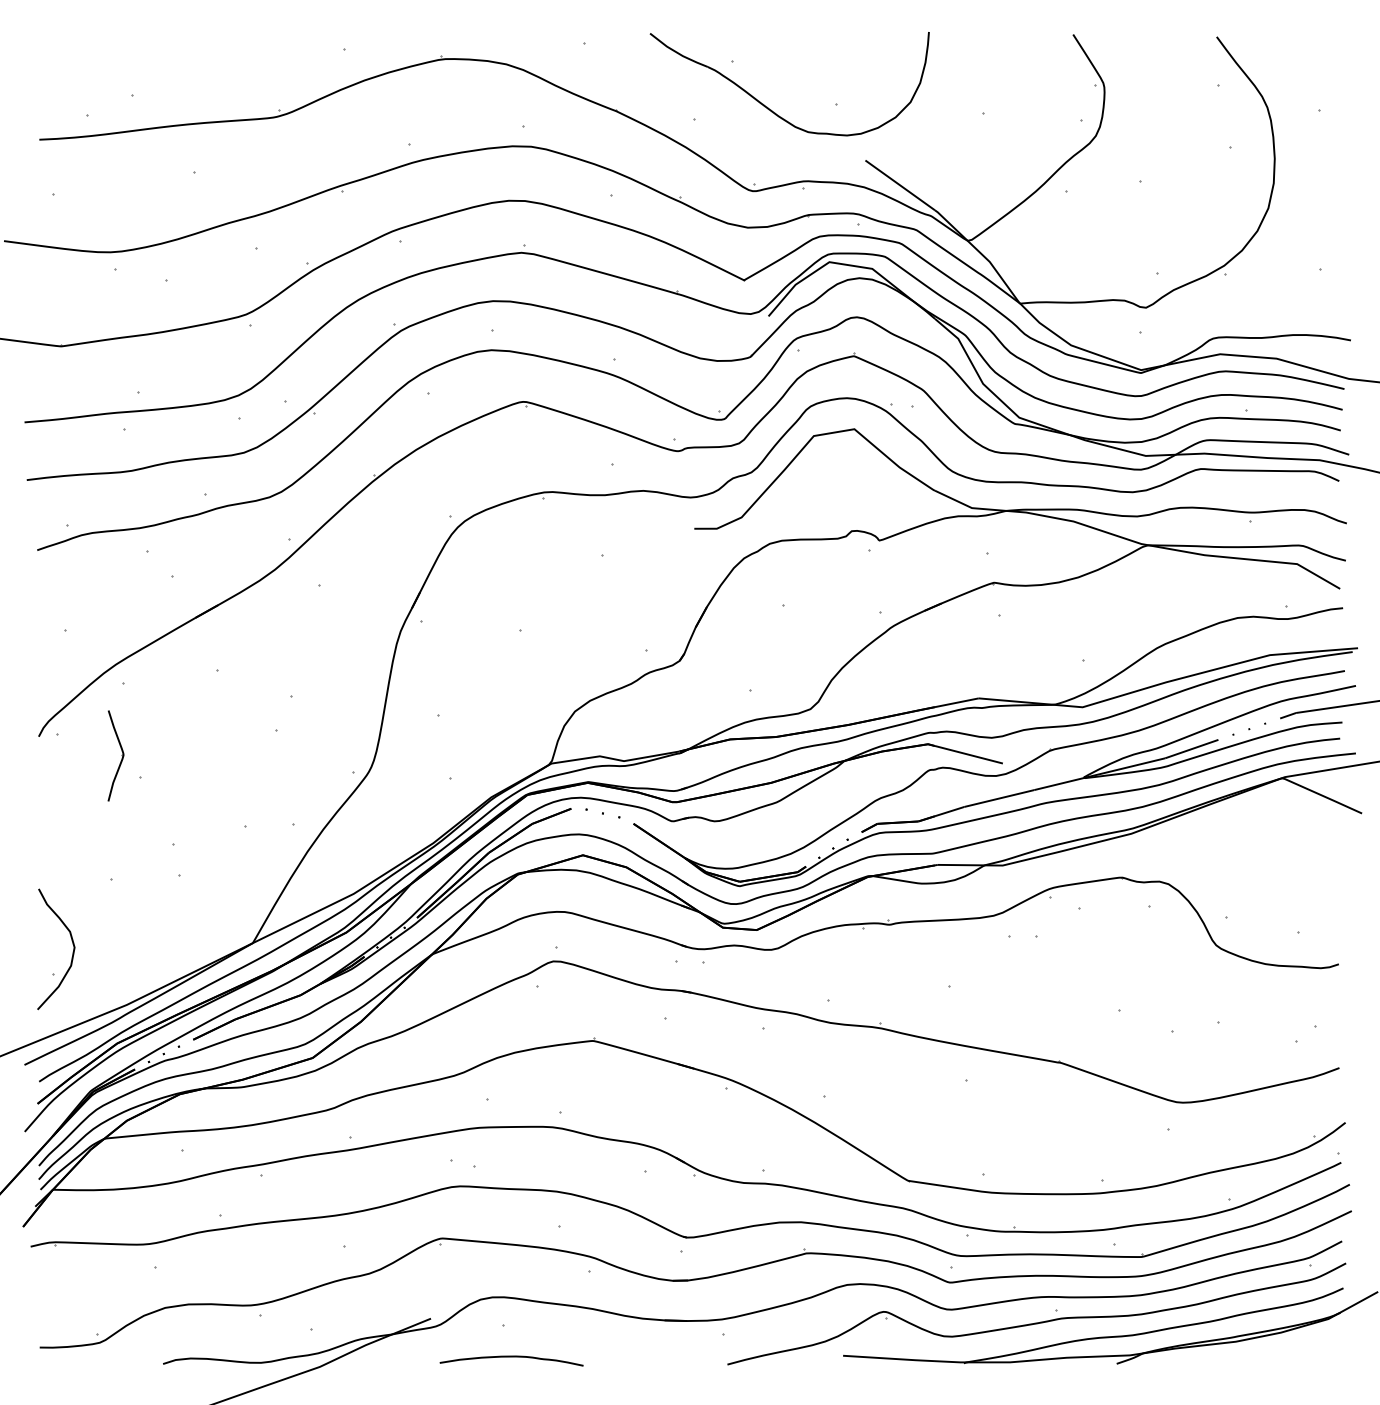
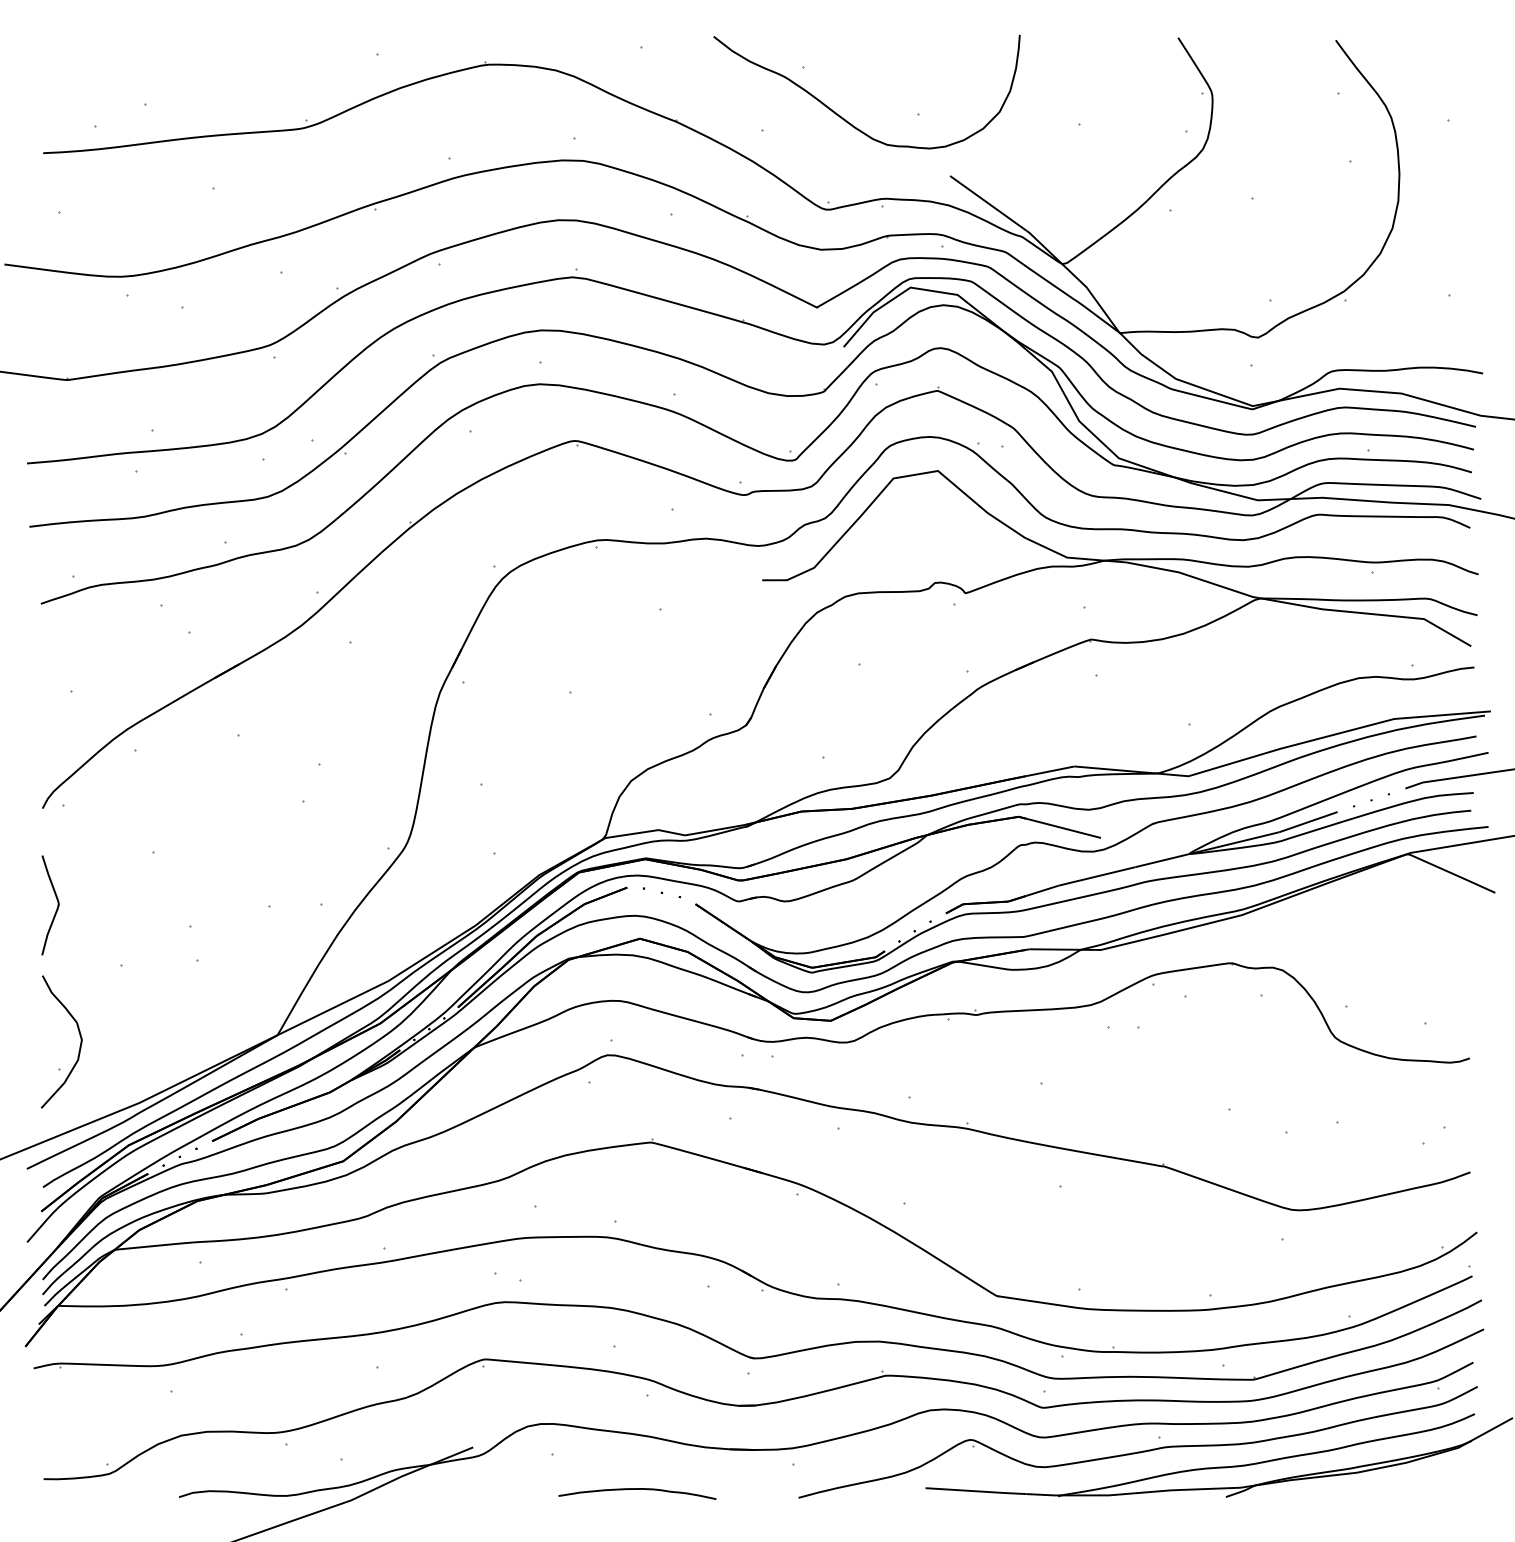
part: (115, 755) -> (49, 904), moved
curve: (511, 1357) -> (637, 1490), moved

